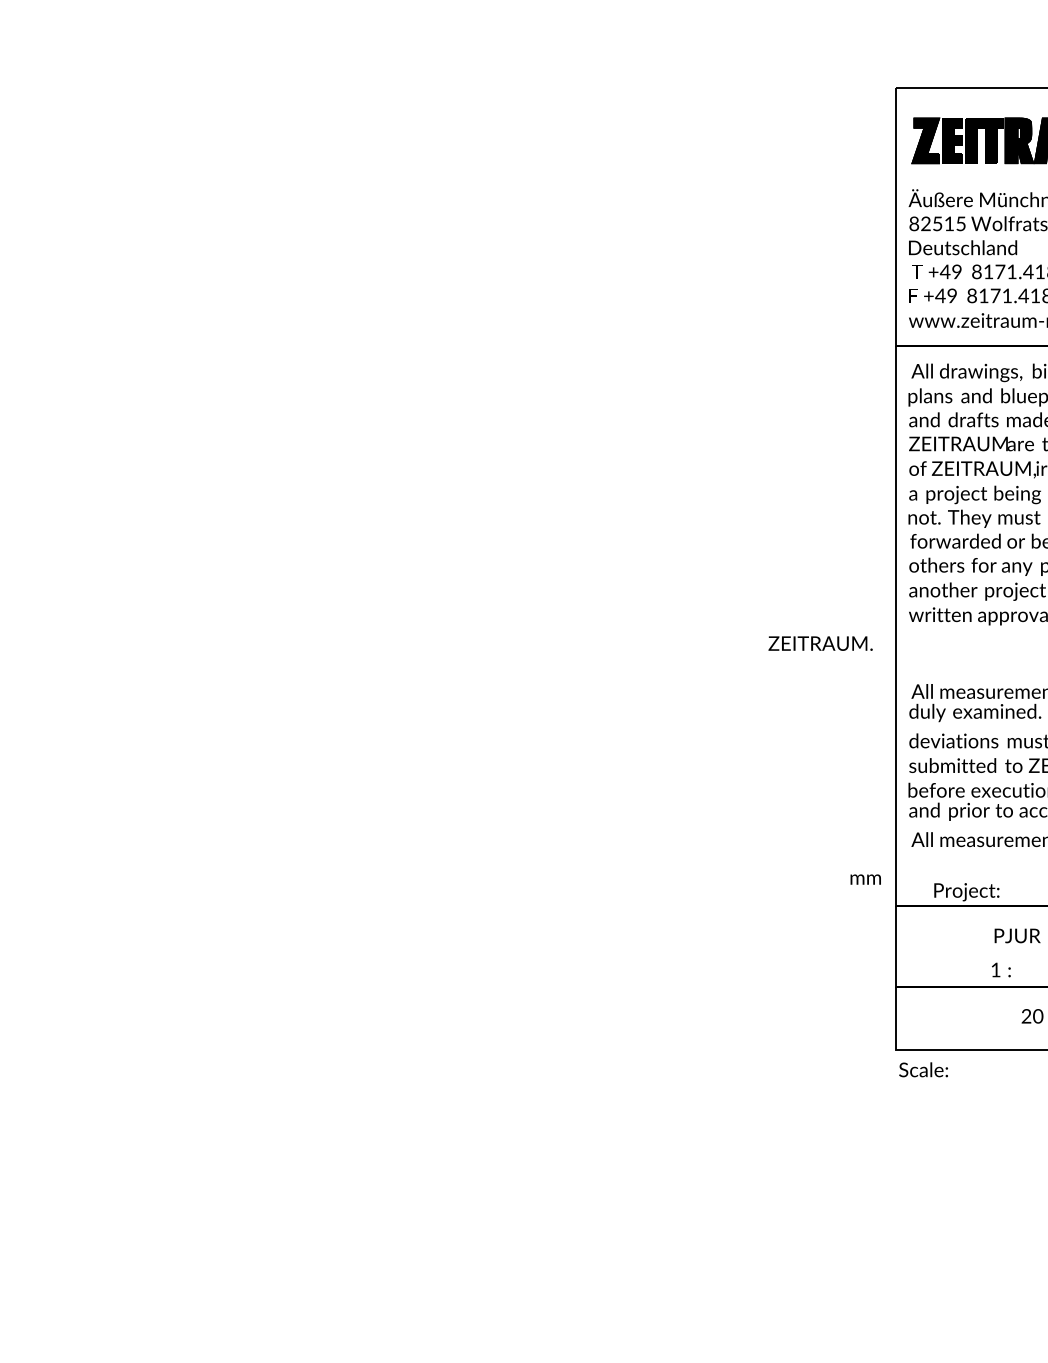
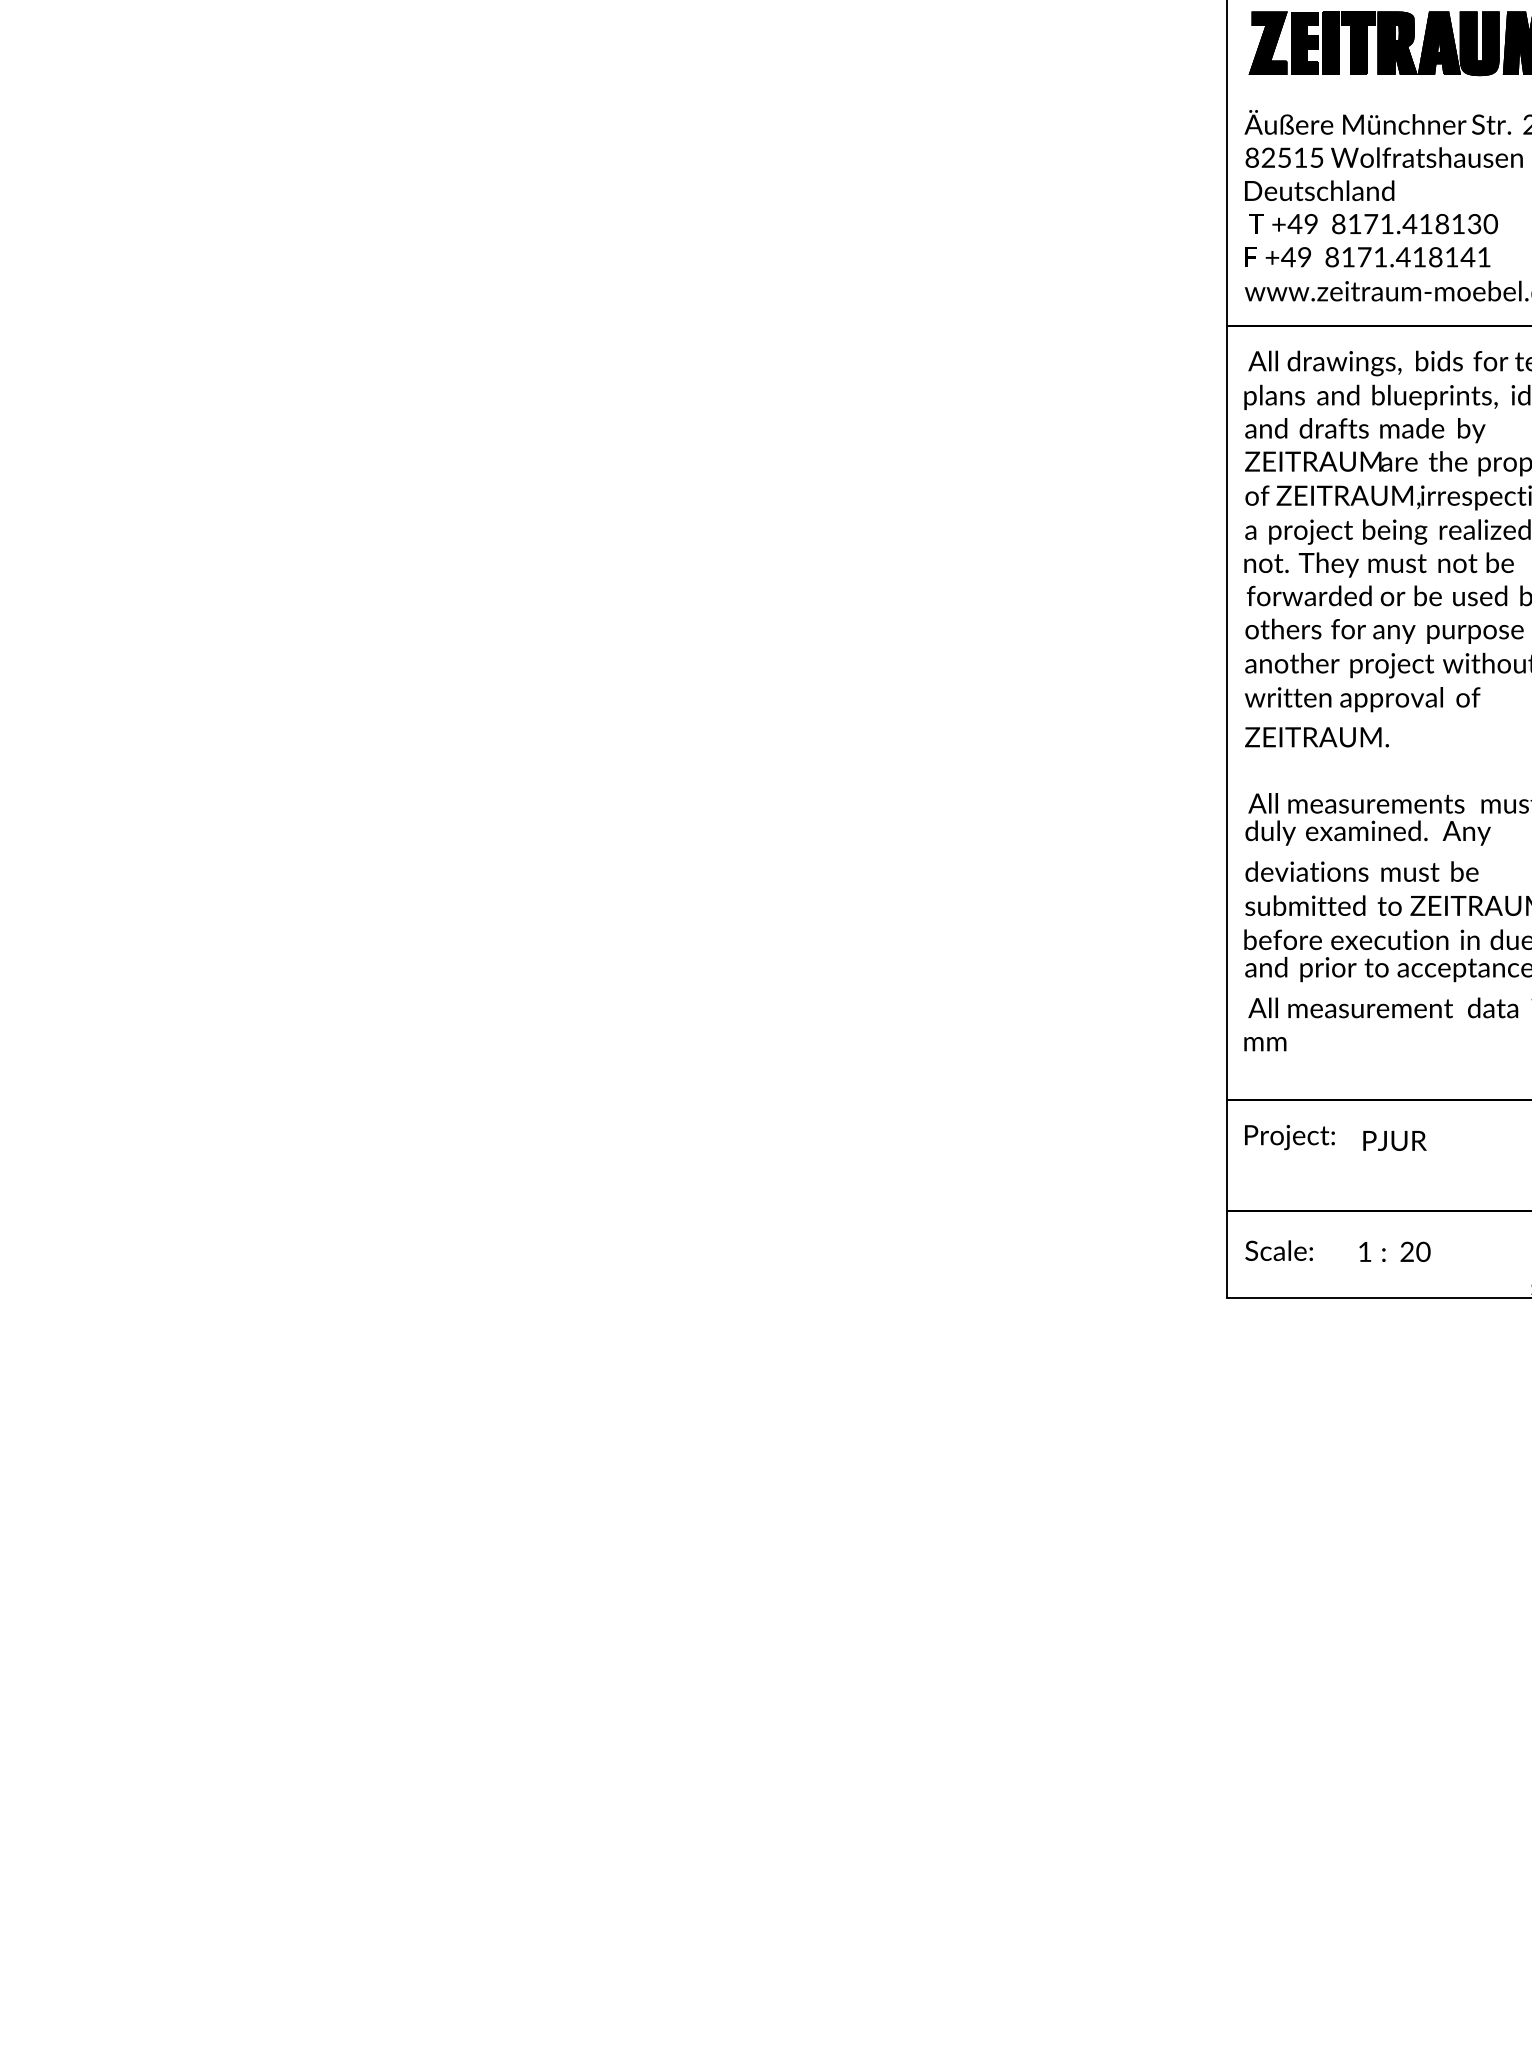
text: (820, 643) -> (1316, 737), moved
text: (865, 879) -> (1265, 1044), moved
text: (966, 892) -> (1289, 1137), moved
text: (1001, 969) -> (1372, 1251), moved
text: (923, 1069) -> (1278, 1250), moved

